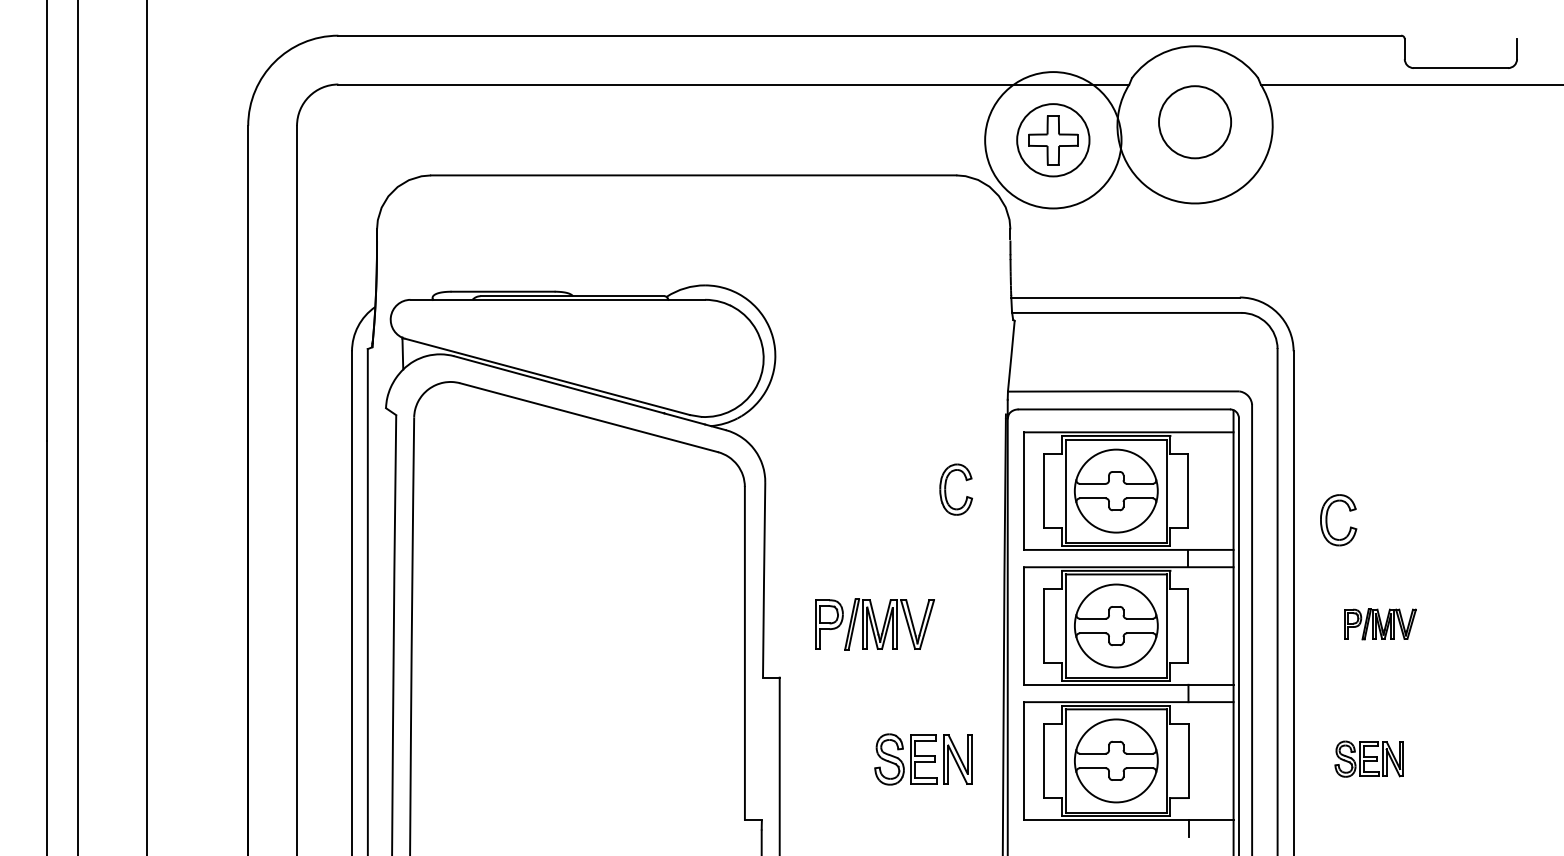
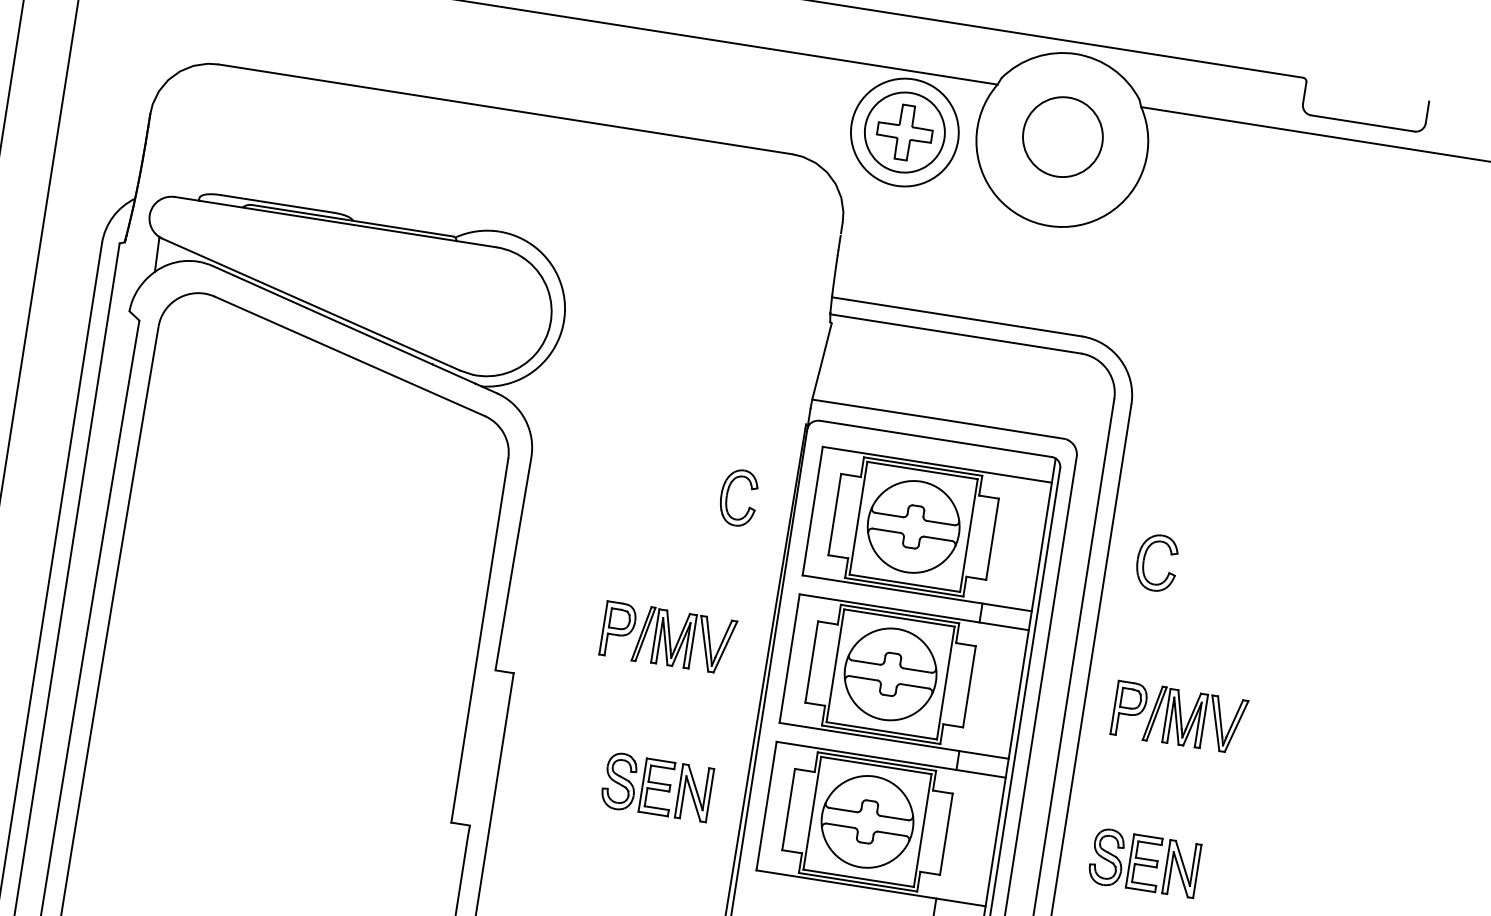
circle: (1053, 139) -> (905, 131), size x0.71
part: (1327, 520) -> (1144, 561), moved
part: (874, 624) -> (668, 637), moved
part: (1380, 624) -> (1179, 717), size x1.67
part: (1369, 759) -> (1144, 863), size x1.43

